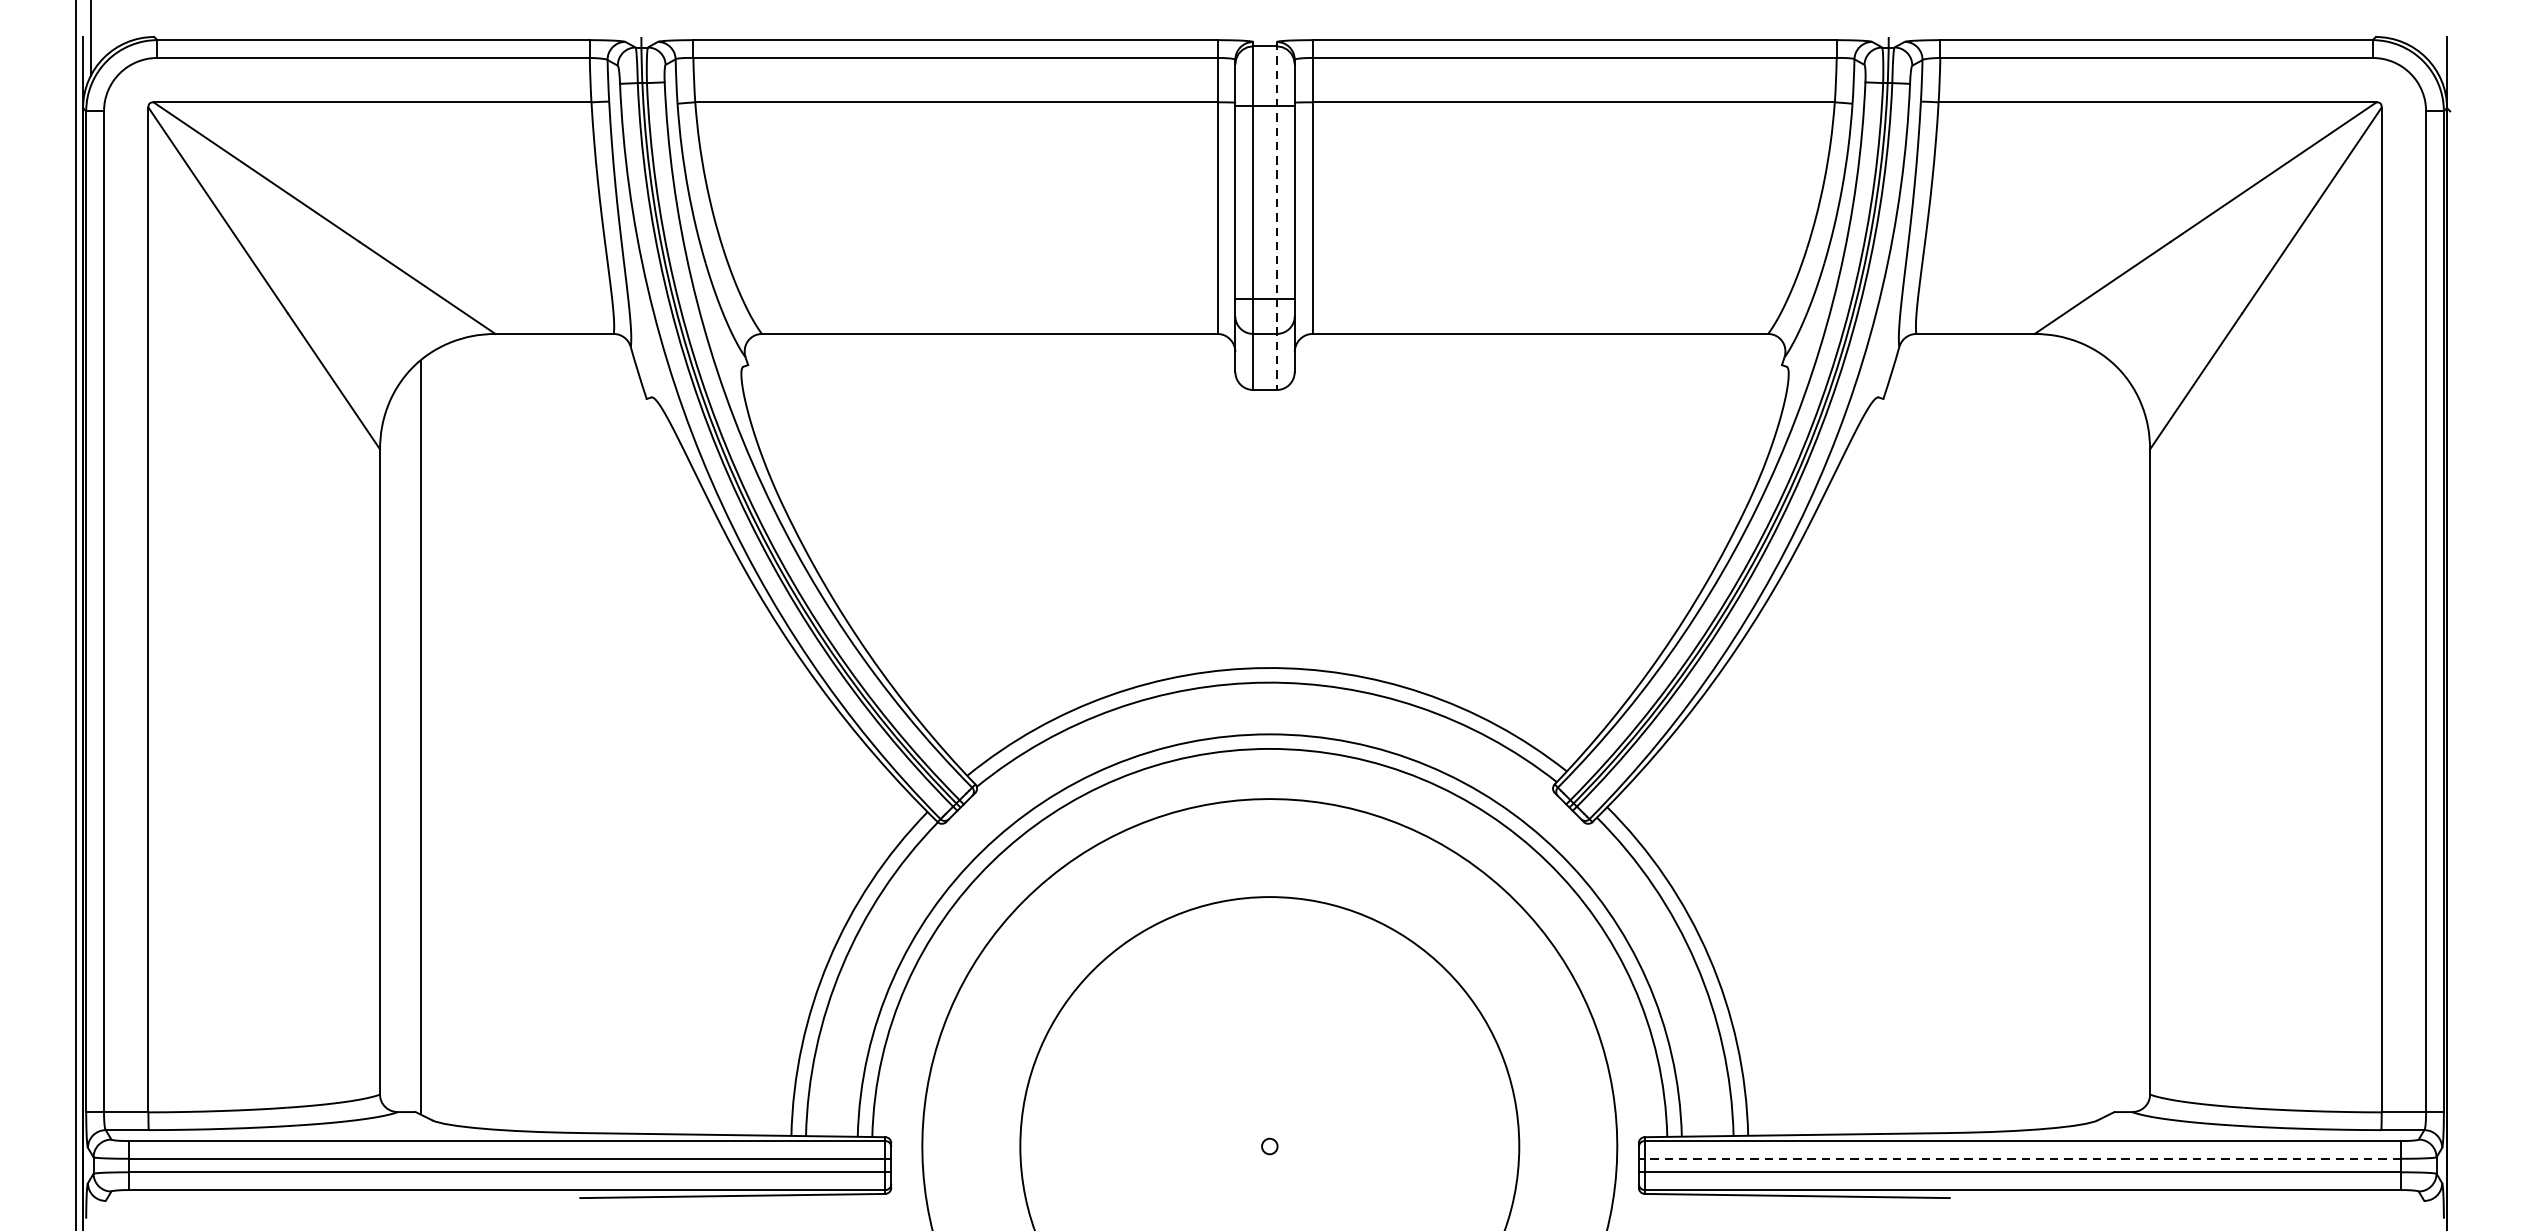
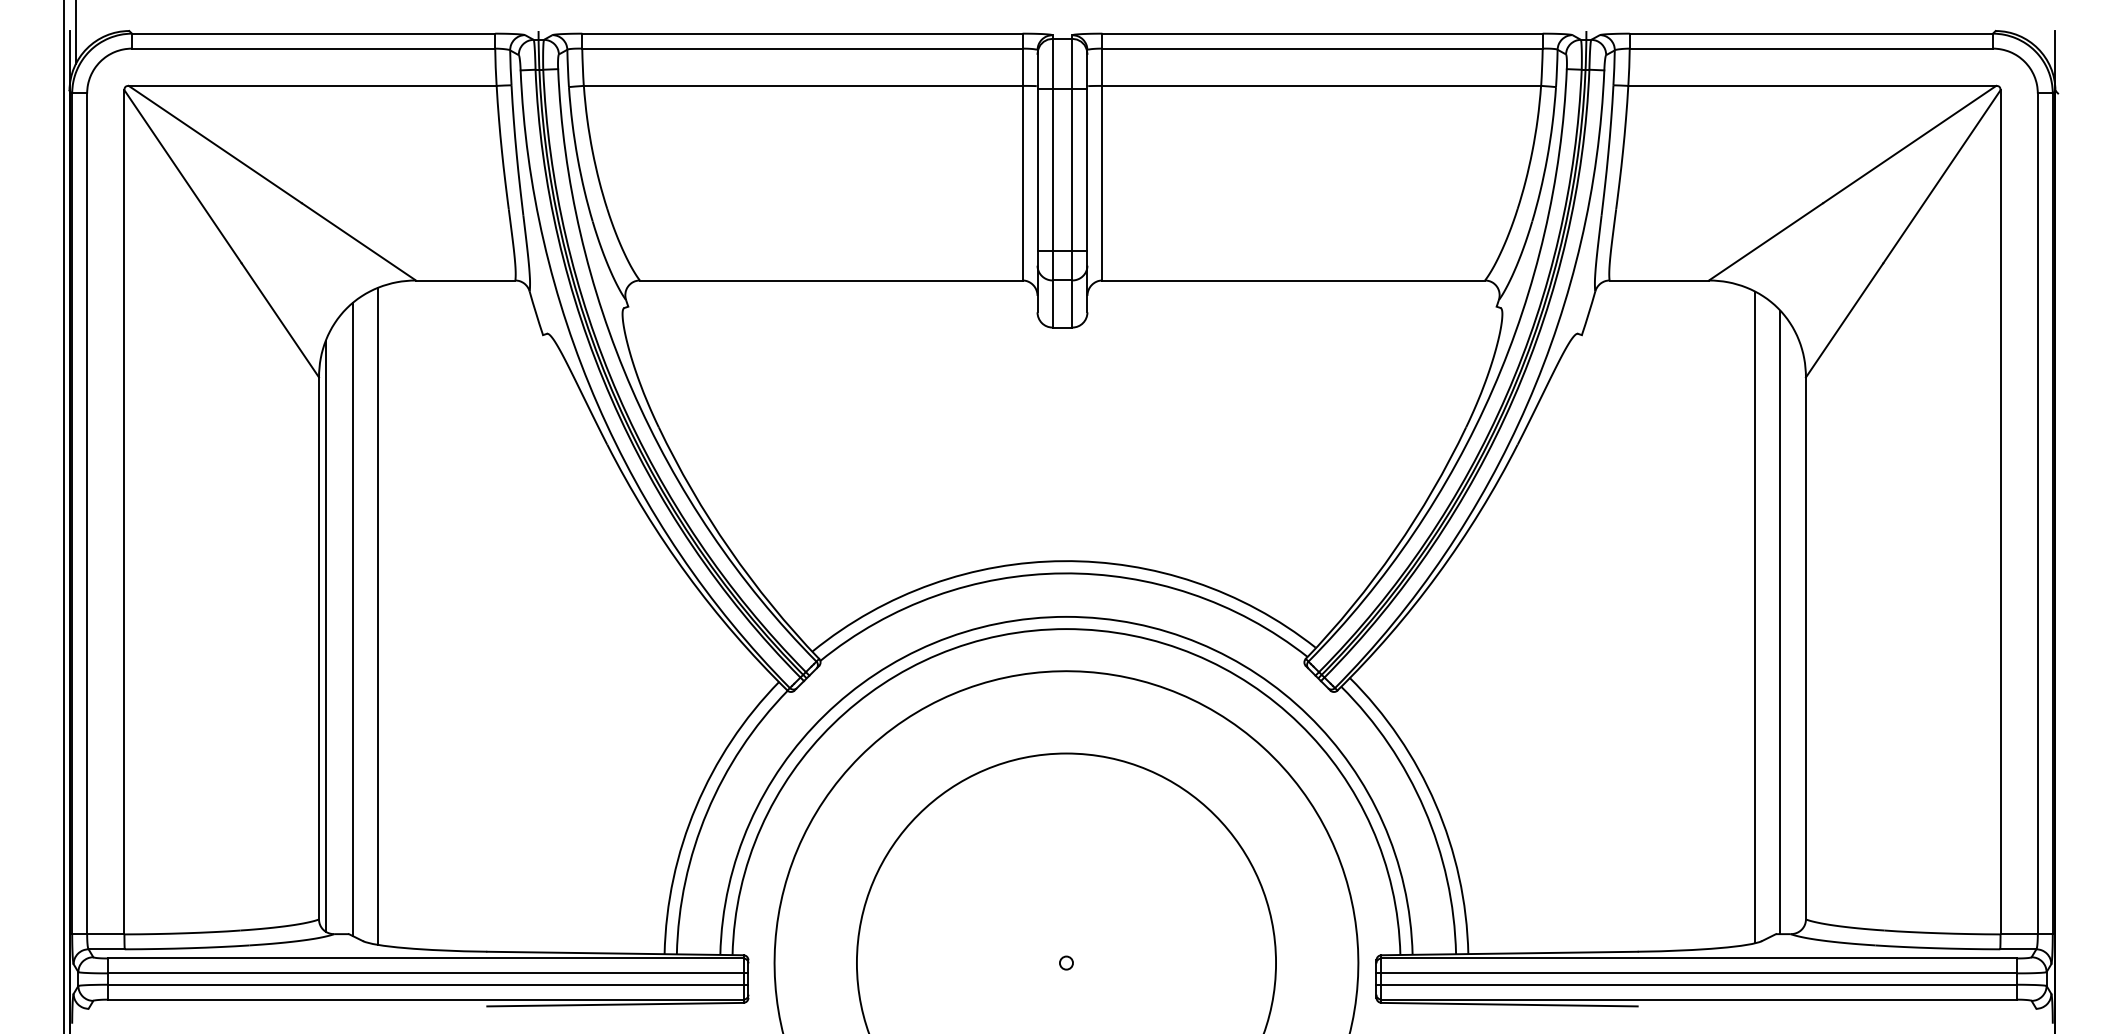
line: (1276, 216) -> (1072, 181), dashed -> solid
line: (449, 733) -> (377, 616), added
line: (2090, 735) -> (1755, 617), added
line: (2118, 741) -> (1779, 622), added
line: (388, 757) -> (326, 636), added
line: (2019, 1158) -> (1696, 973), dashed -> solid

